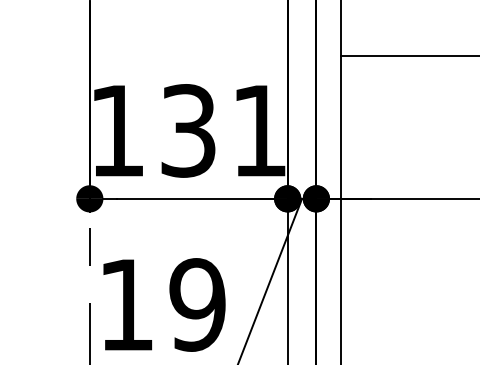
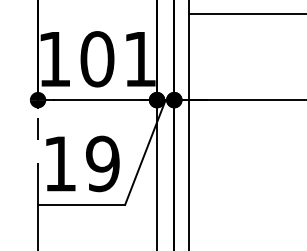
text: (188, 131) -> (97, 59), 131 -> 101

